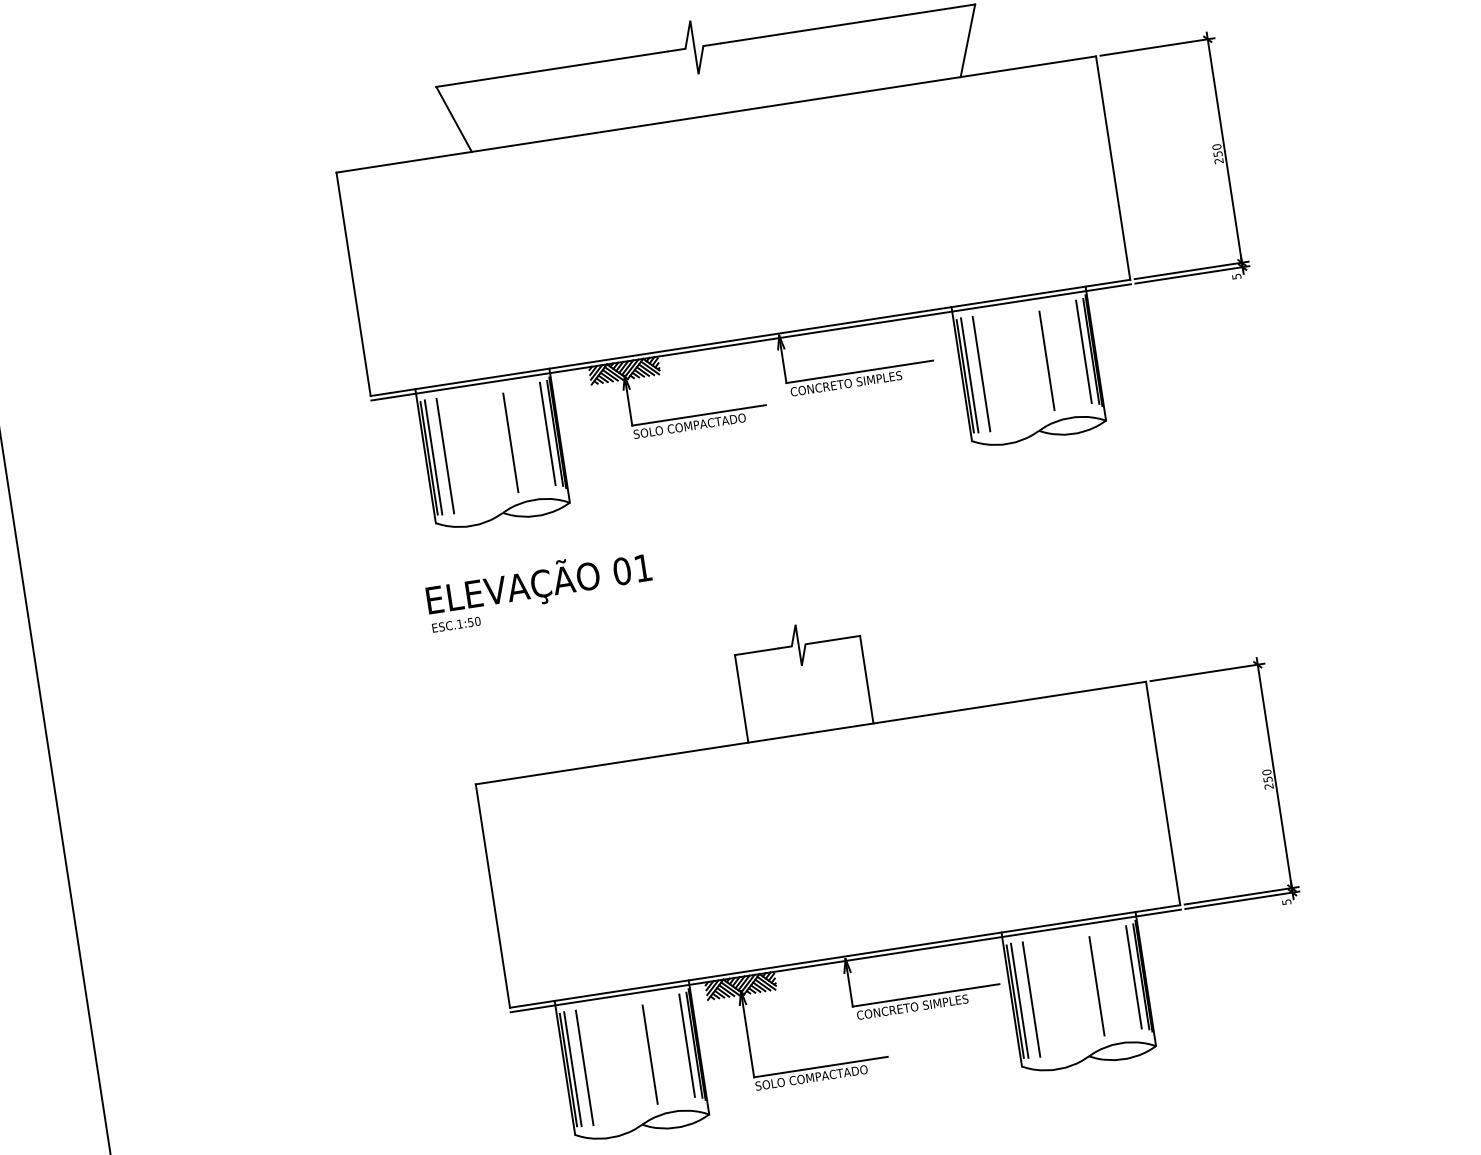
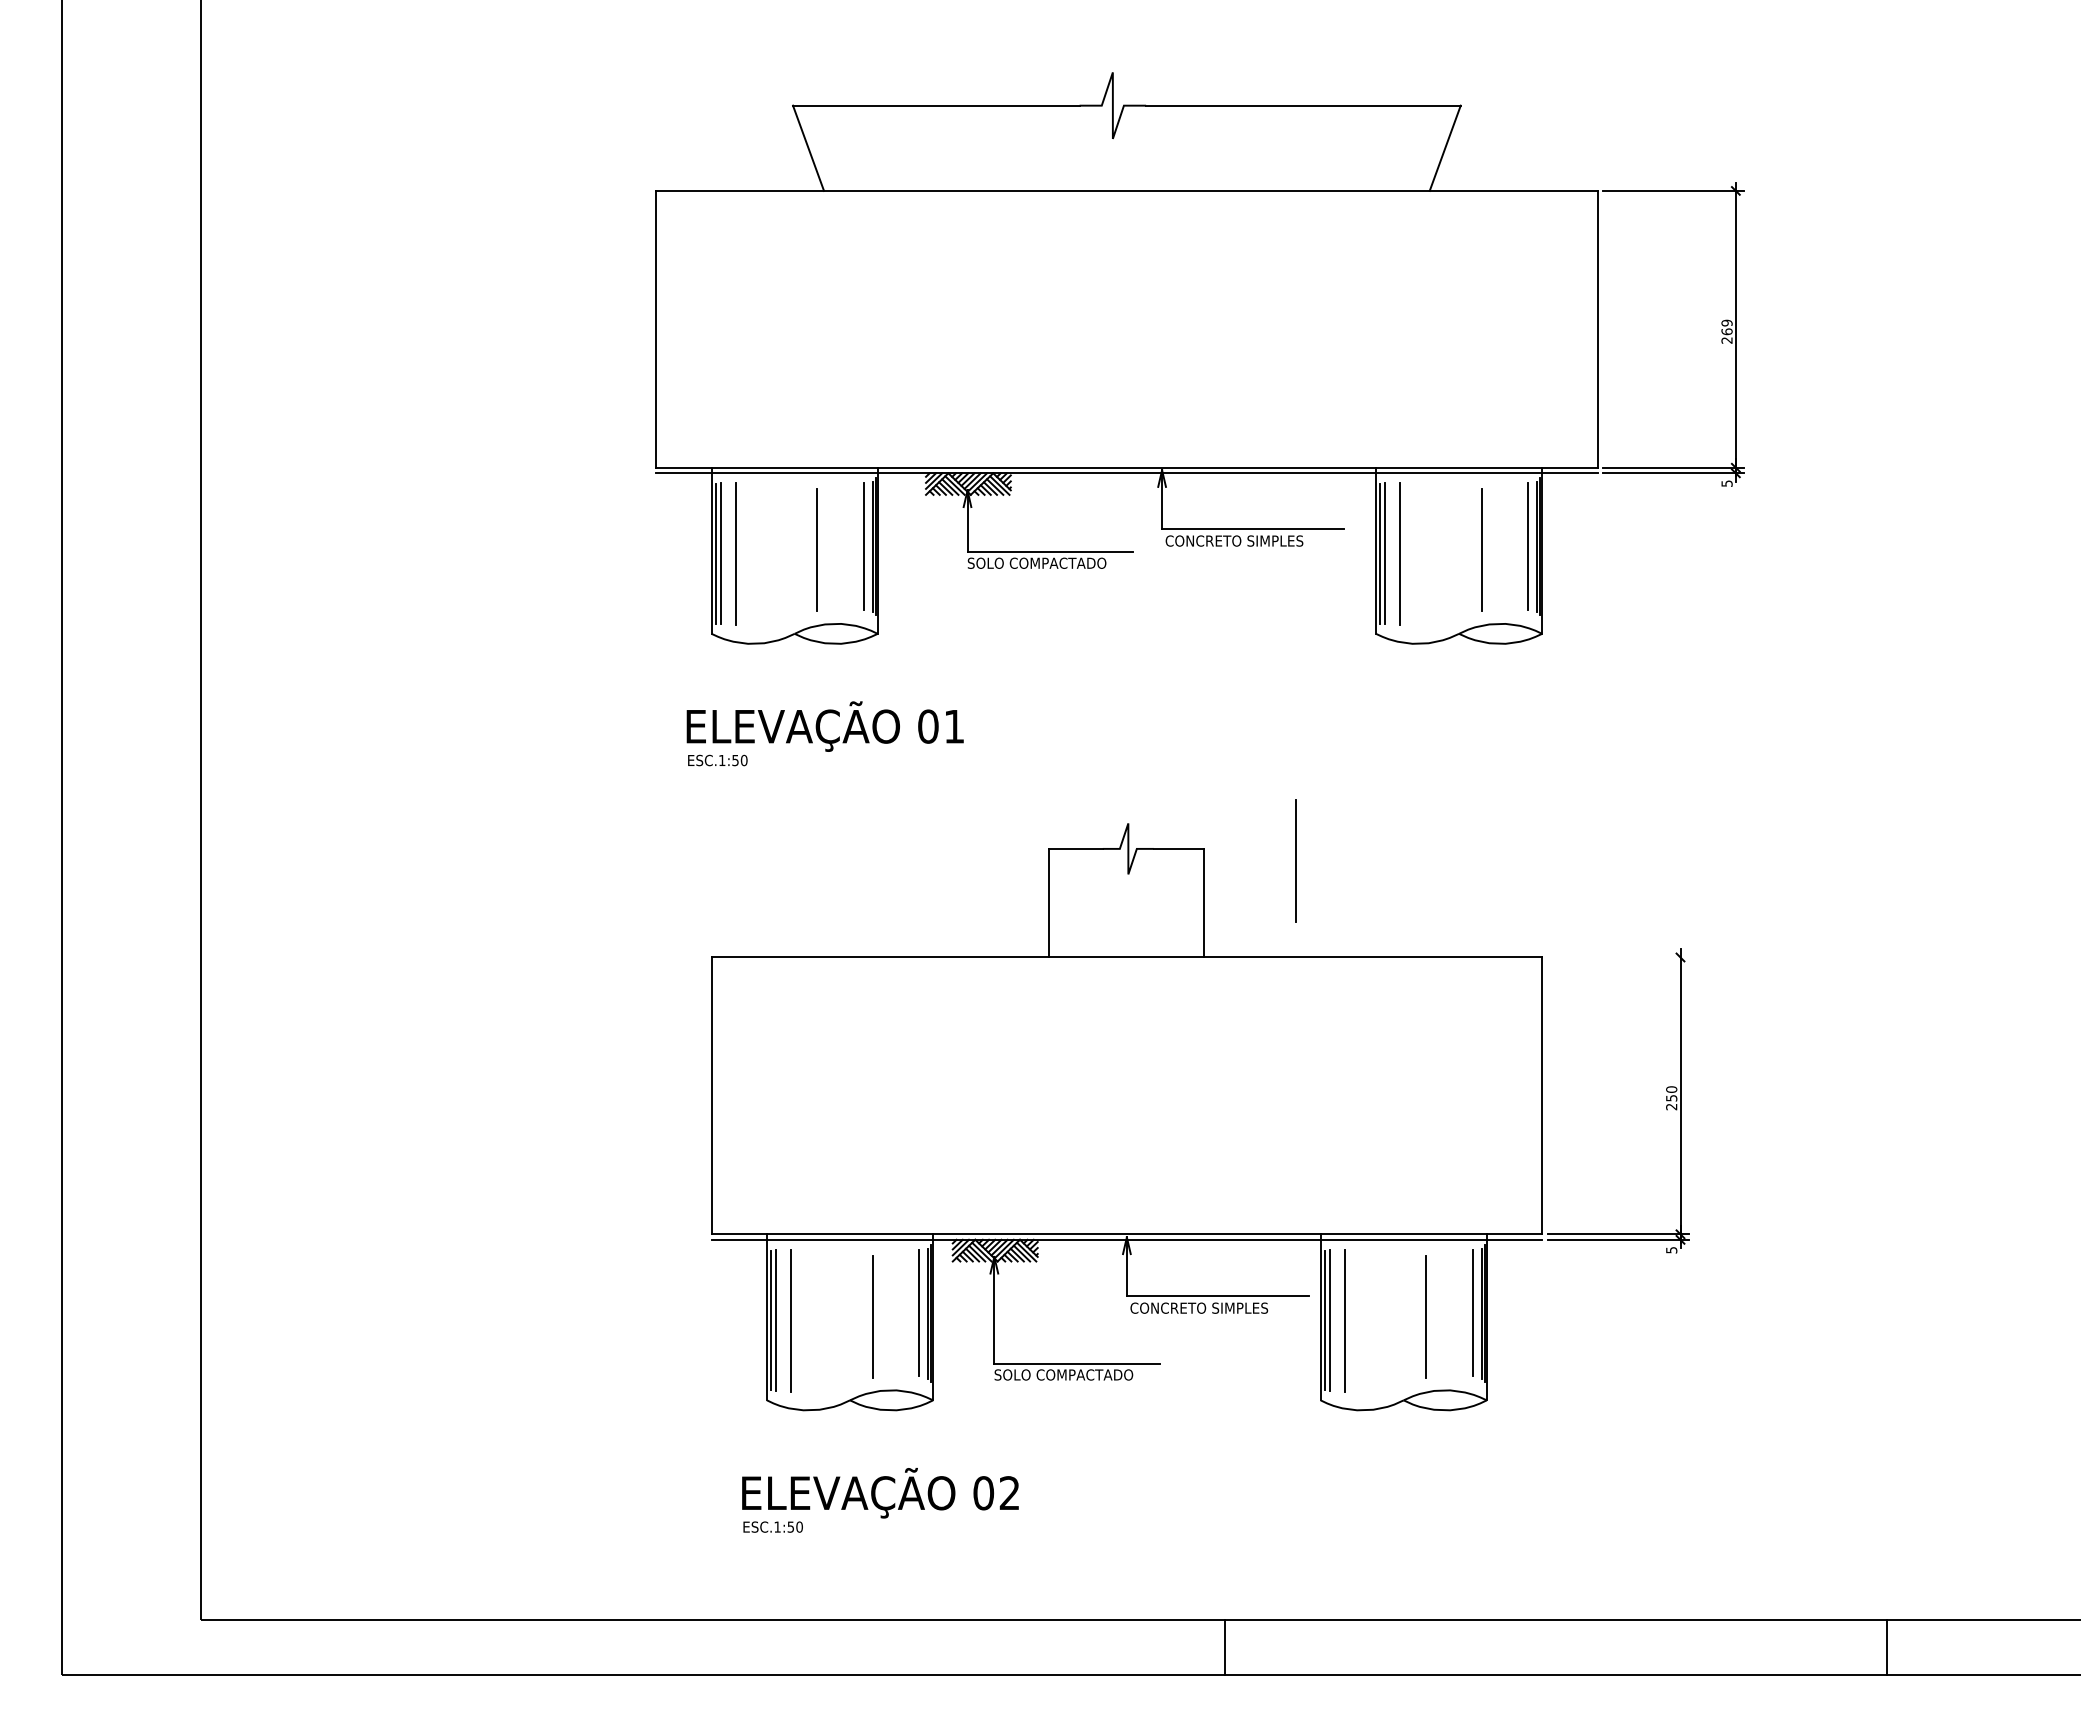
text: (1217, 150) -> (1726, 327), 250 -> 269
line: (935, 634) -> (1295, 860), added
line: (1206, 672) -> (1617, 957), removed

